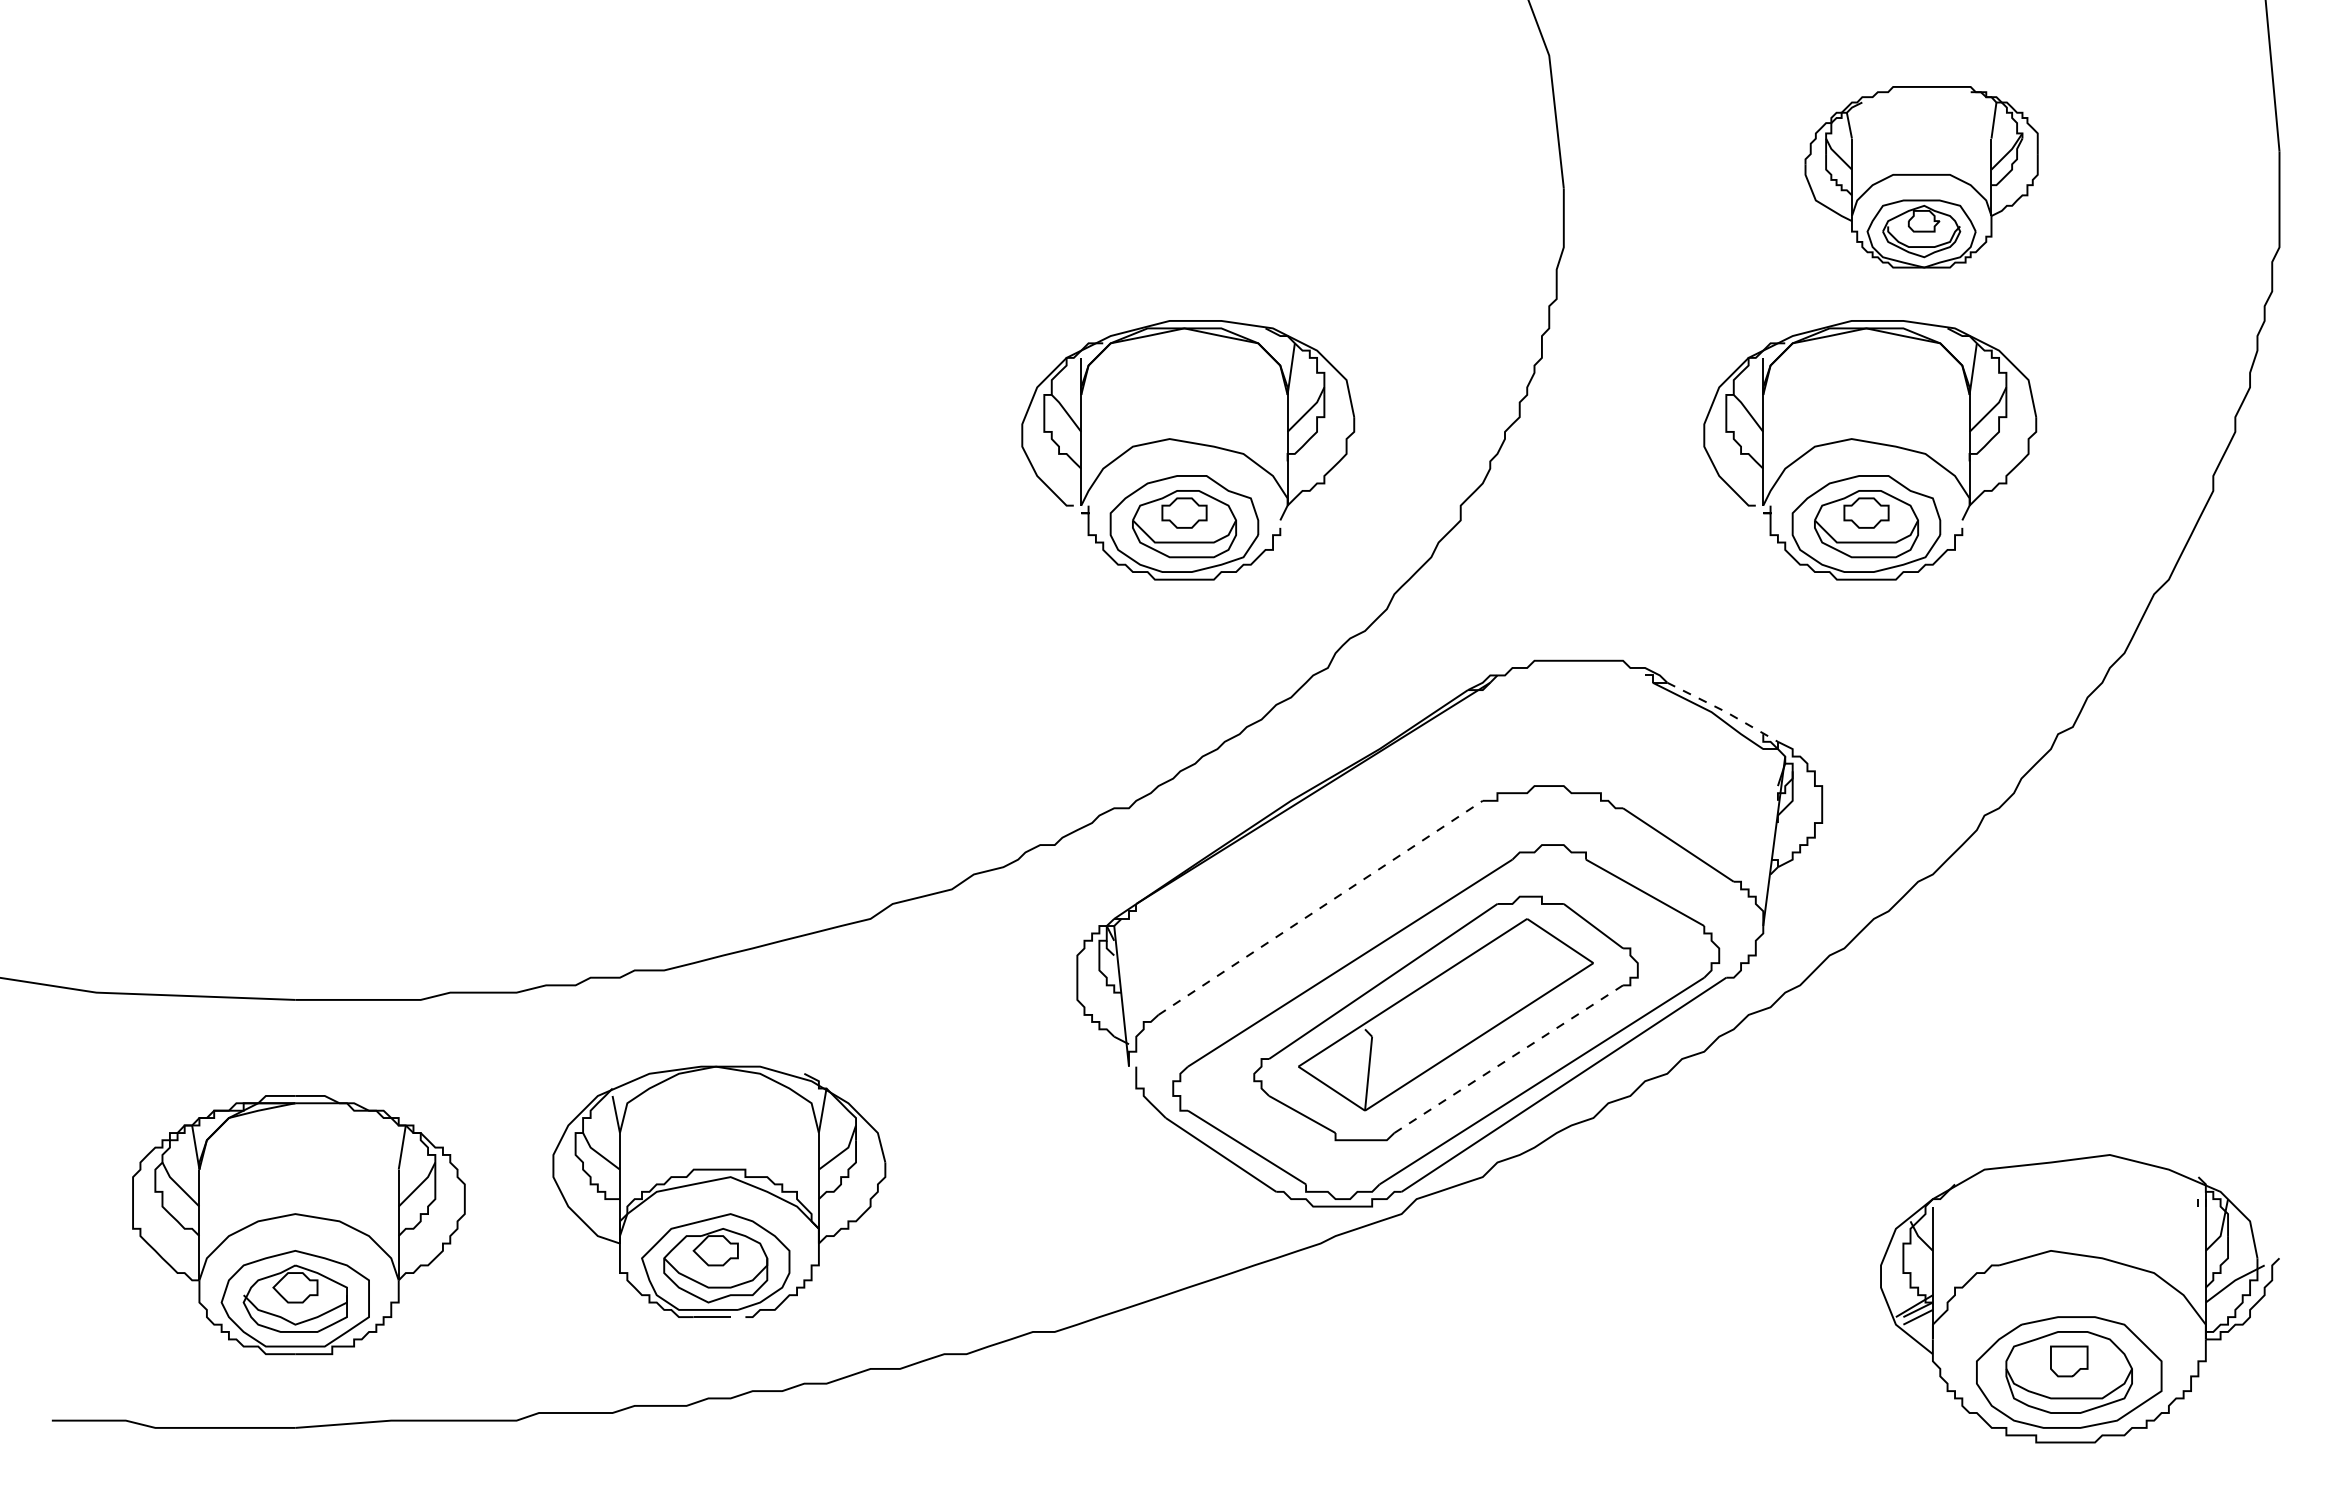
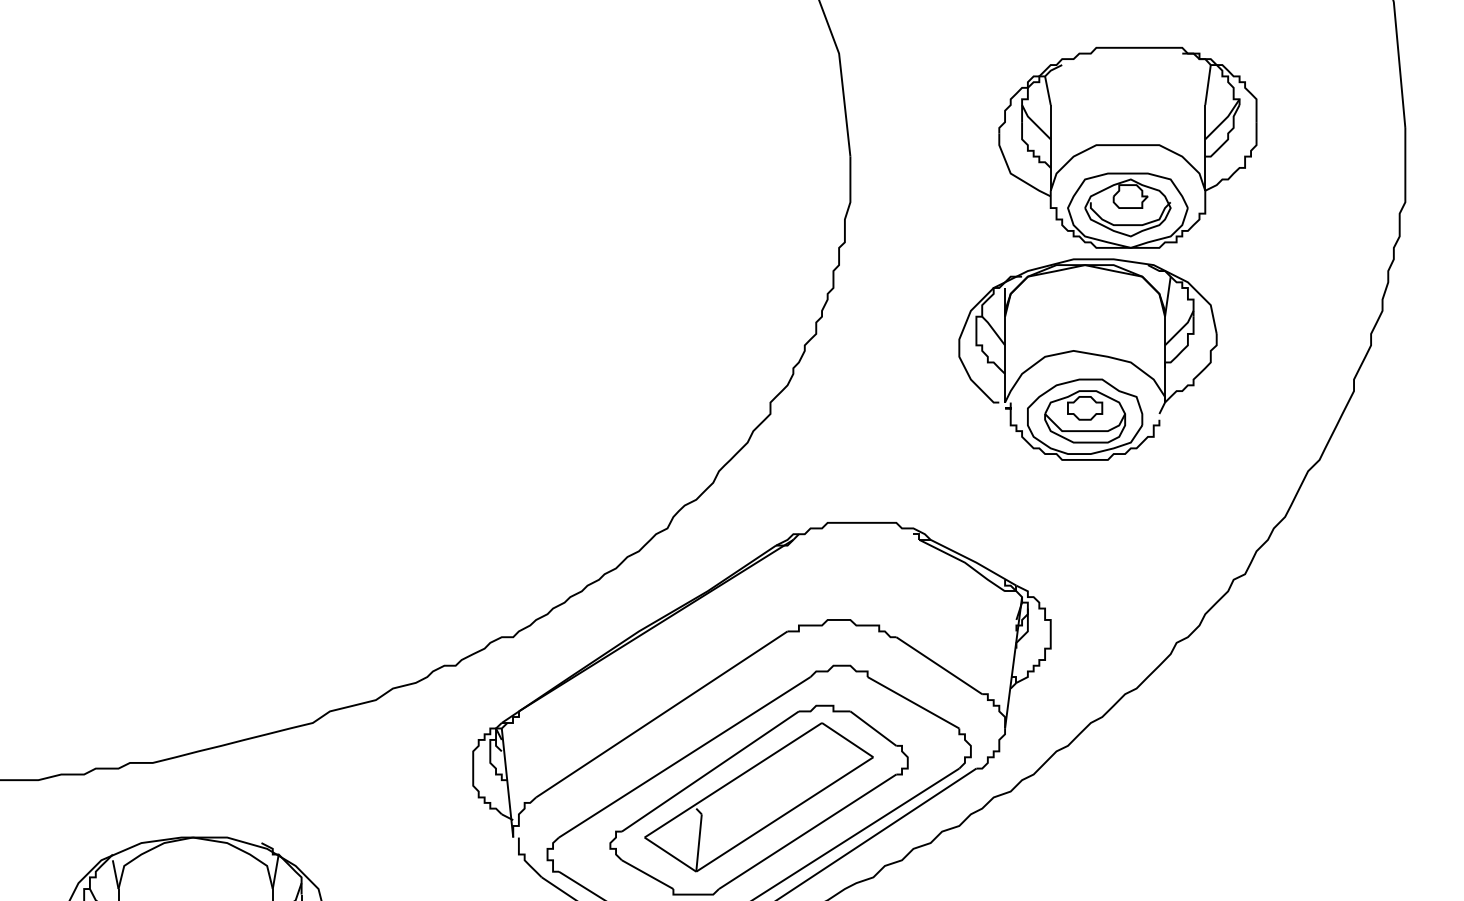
part: (1921, 177) -> (1127, 148), size x1.43
part: (1188, 443) -> (559, 354), removed
line: (1724, 711) -> (975, 562), dashed -> solid
line: (1321, 907) -> (662, 714), dashed -> solid
line: (1509, 1058) -> (808, 831), dashed -> solid

